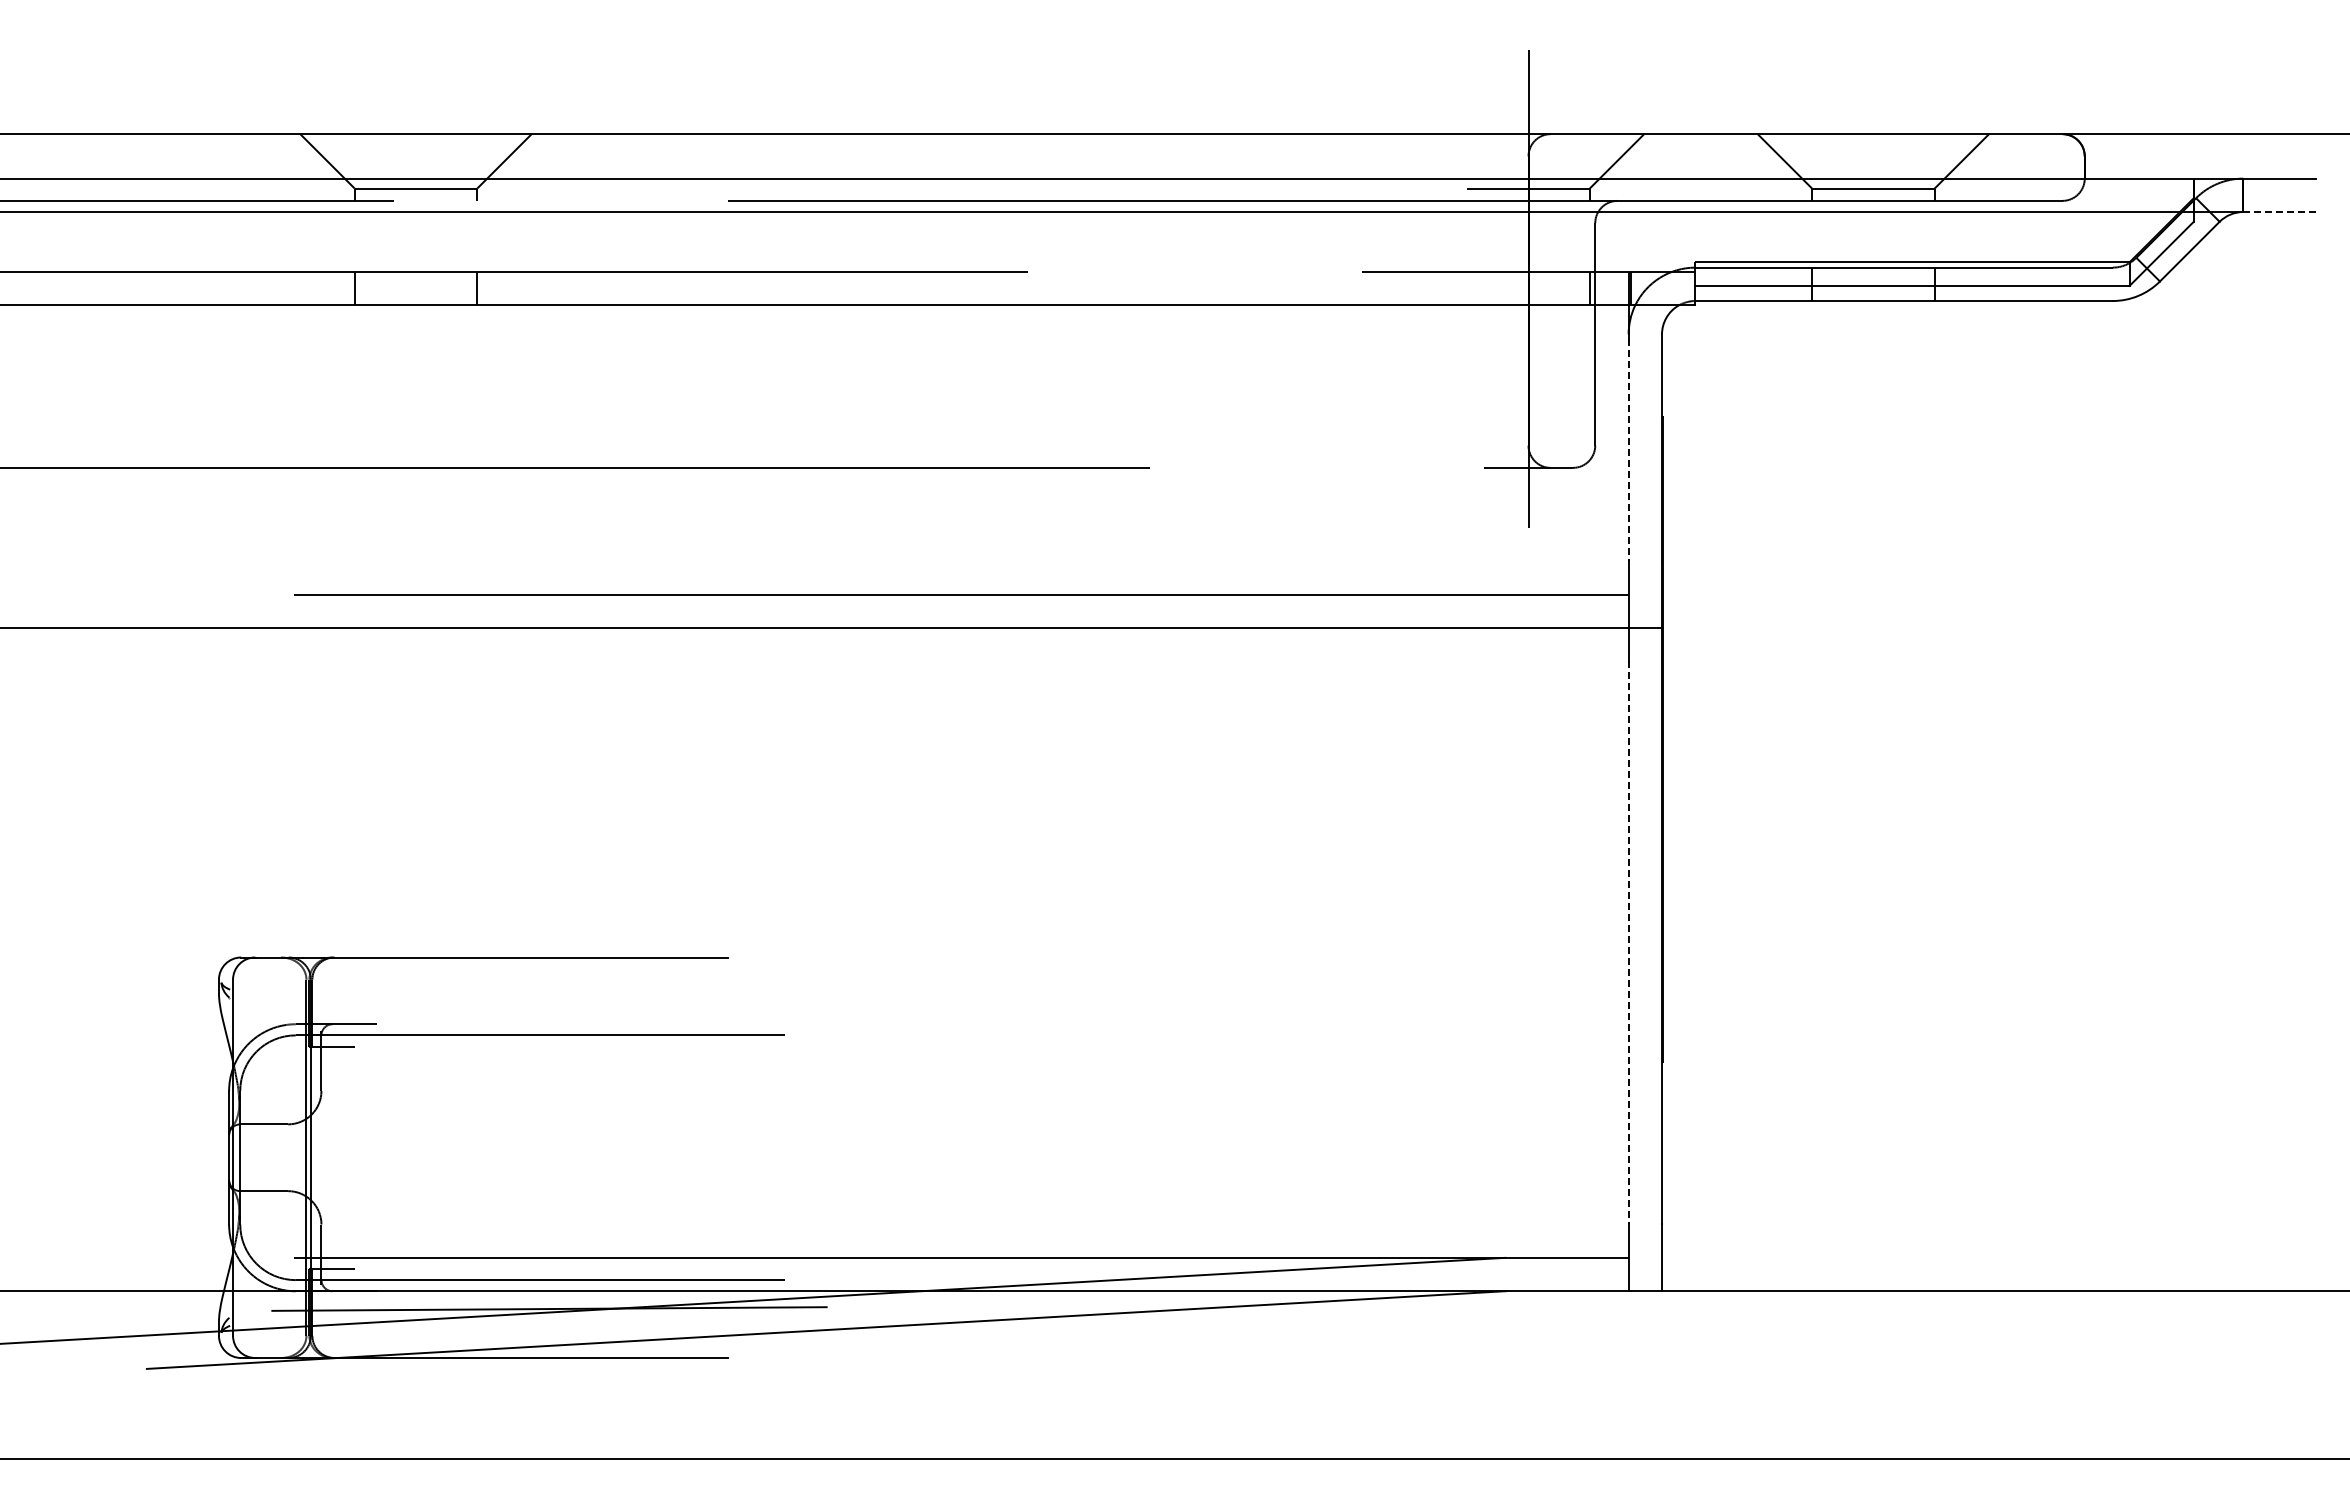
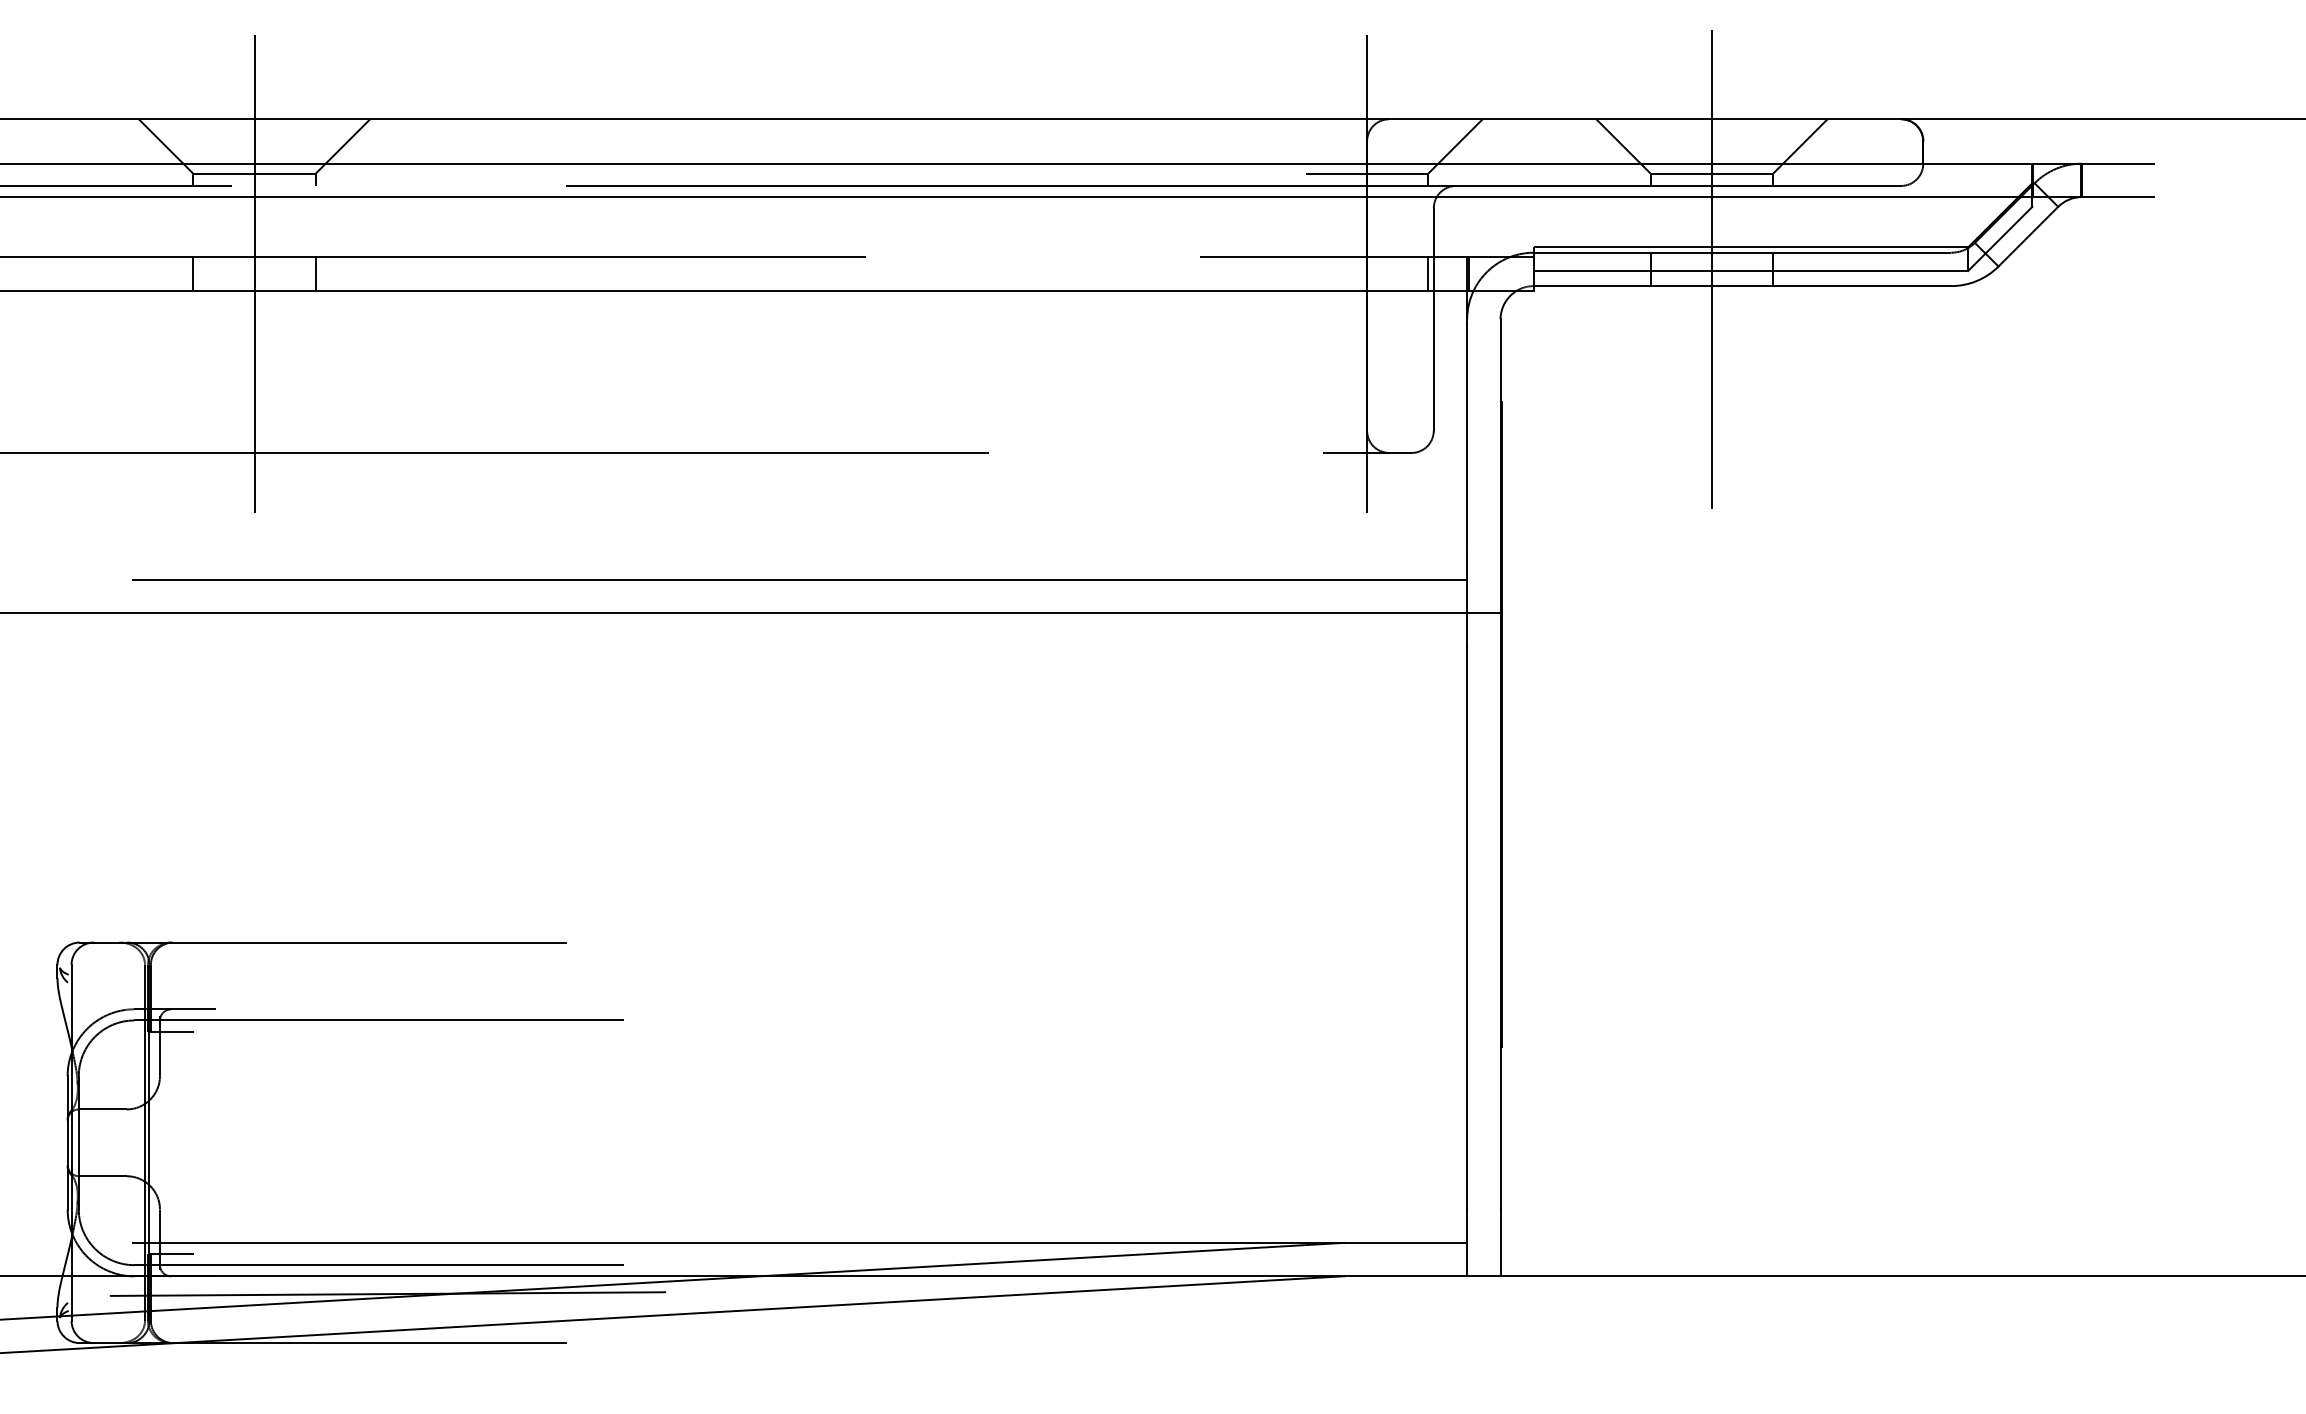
line: (2279, 212) -> (2118, 197), dashed -> solid
line: (1873, 284) -> (1712, 269), added
line: (415, 288) -> (254, 273), added
line: (1628, 450) -> (1467, 435), dashed -> solid
line: (1628, 943) -> (1467, 928), dashed -> solid

